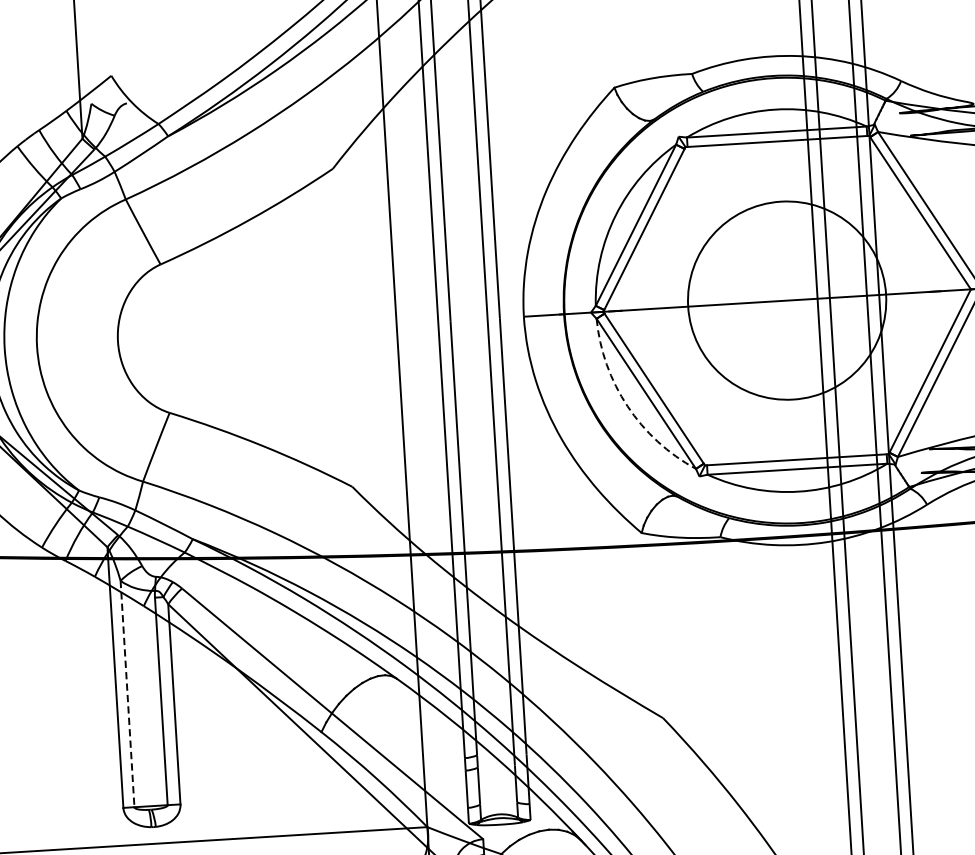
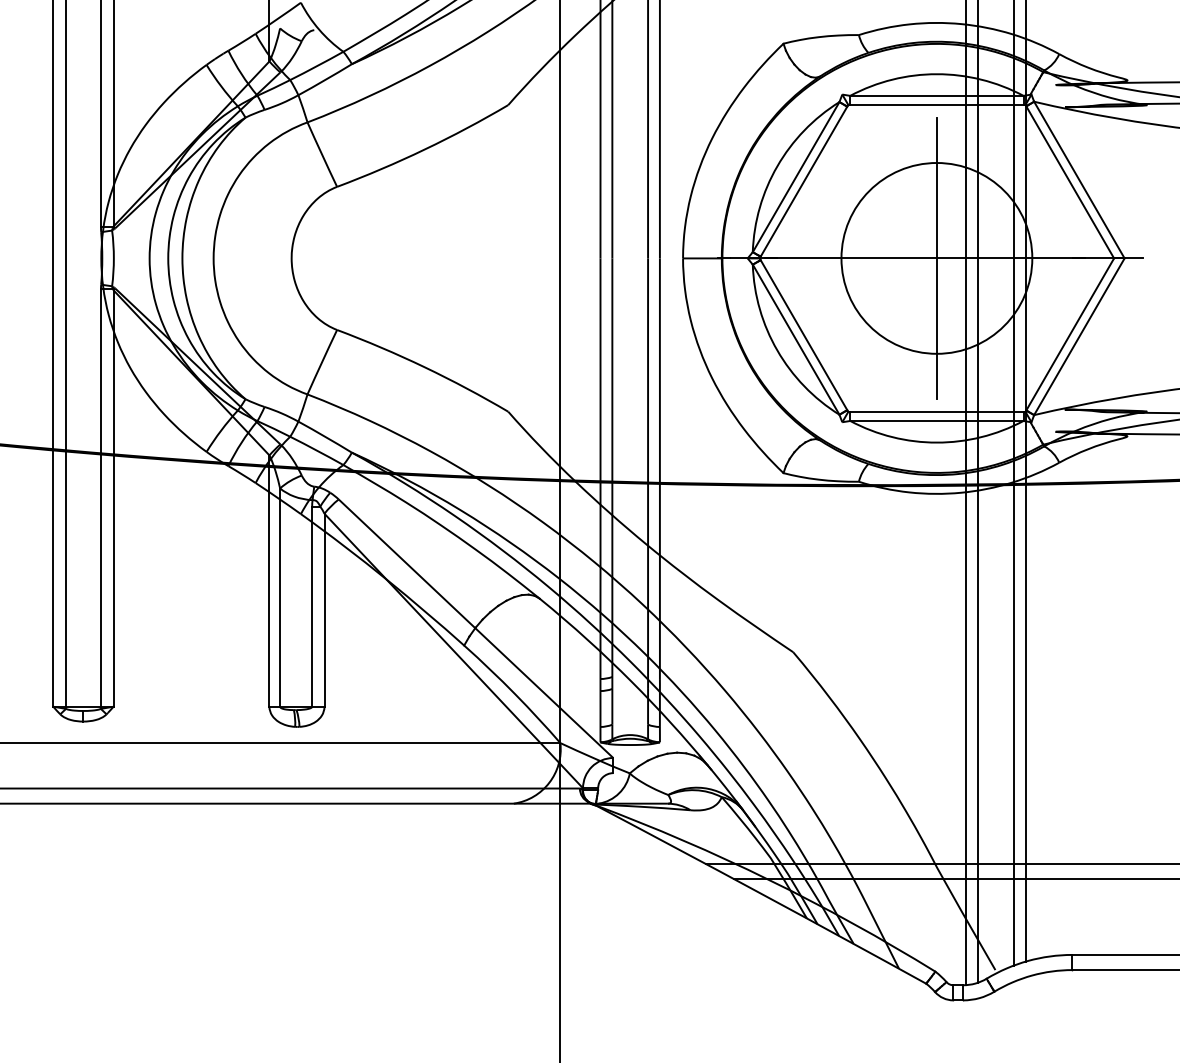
line: (786, 300) -> (936, 258), added
arc: (627, 406) -> (777, 350), dashed -> solid
line: (127, 694) -> (280, 598), dashed -> solid

